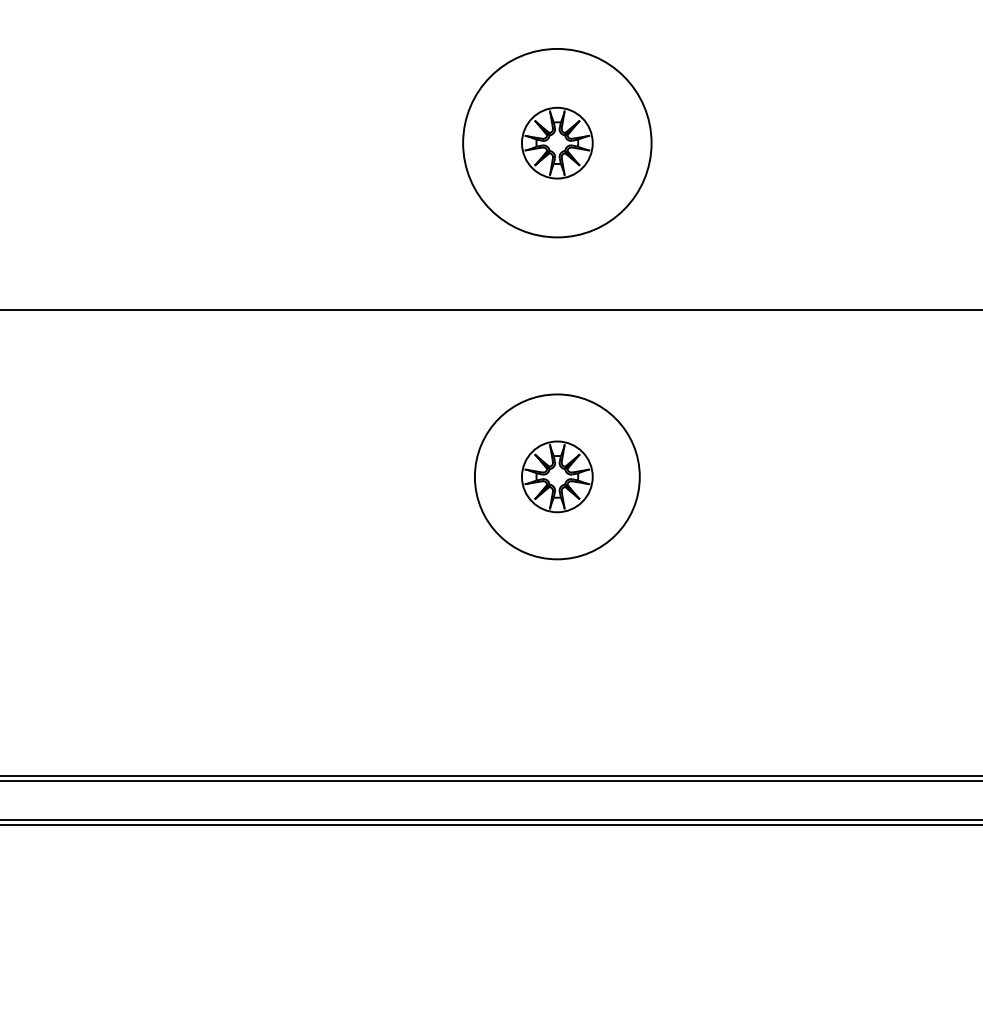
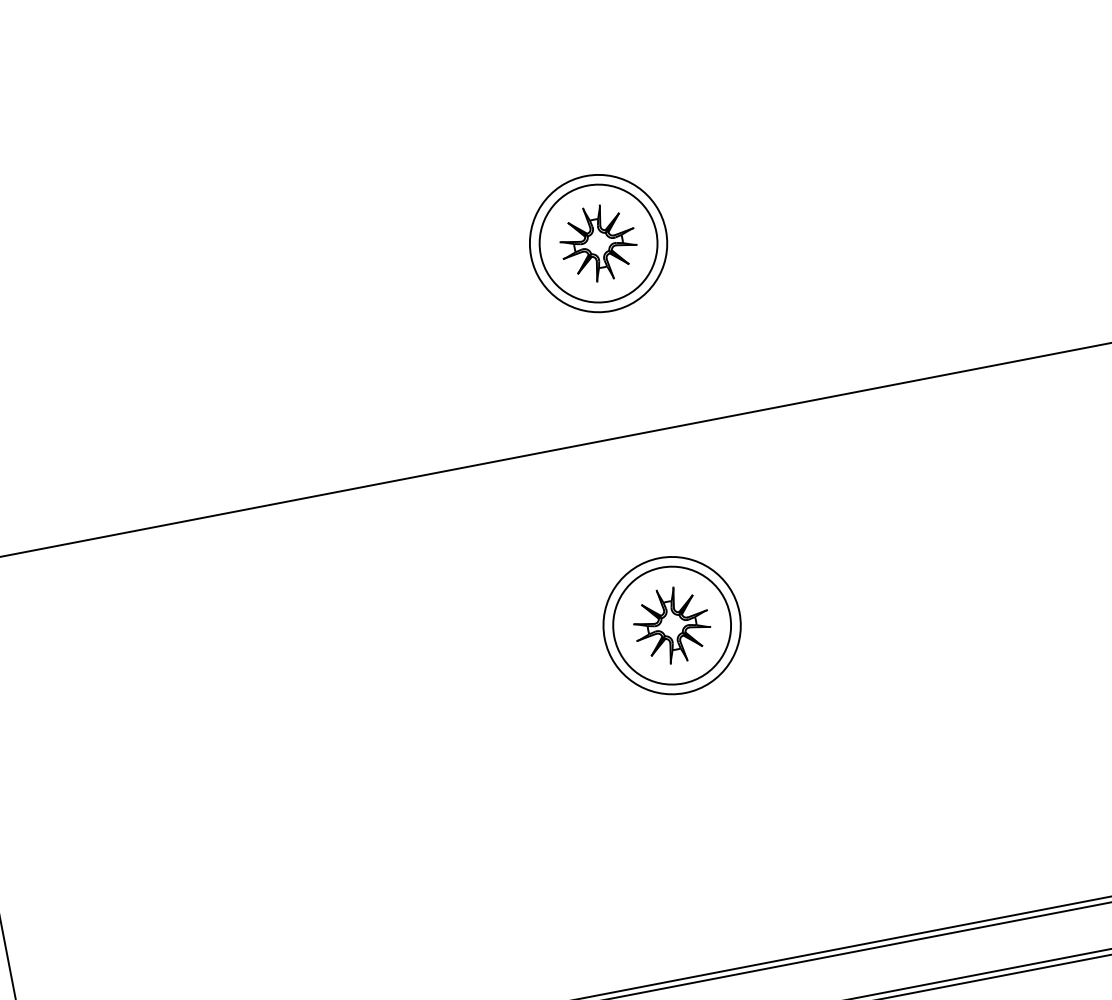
circle: (556, 142) -> (597, 242), size x1.43
circle: (557, 143) -> (598, 243), size x0.62
circle: (556, 476) -> (671, 625), size x1.43
circle: (557, 476) -> (672, 625), size x0.71

